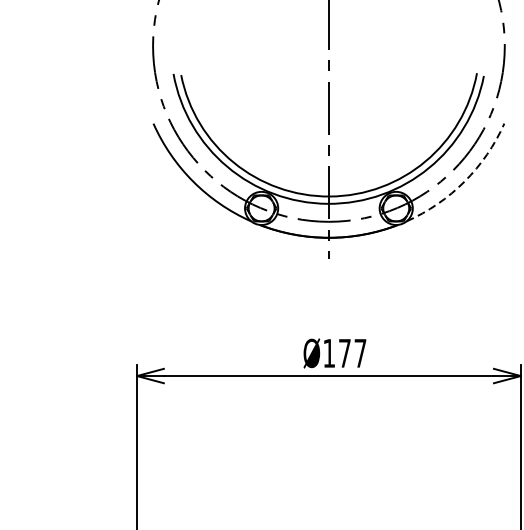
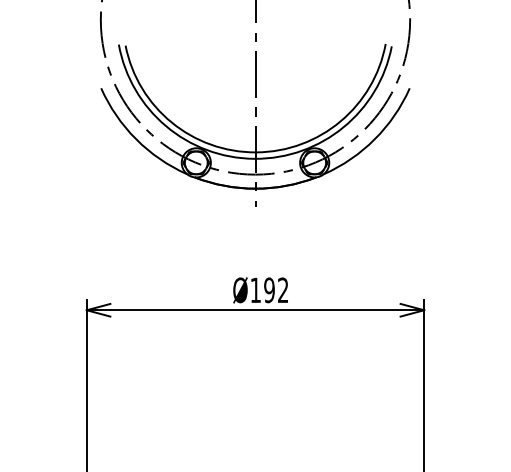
arc: (464, 181) -> (374, 139), dashed -> solid
text: (352, 353) -> (276, 290), Ø177 -> Ø192

